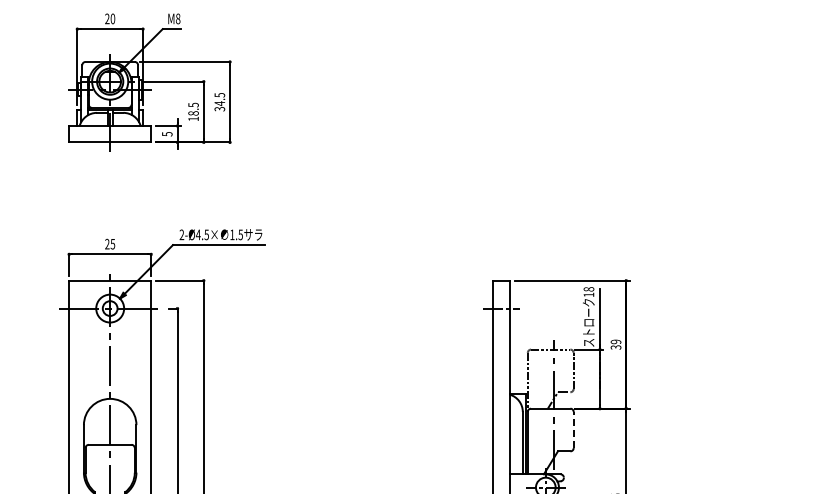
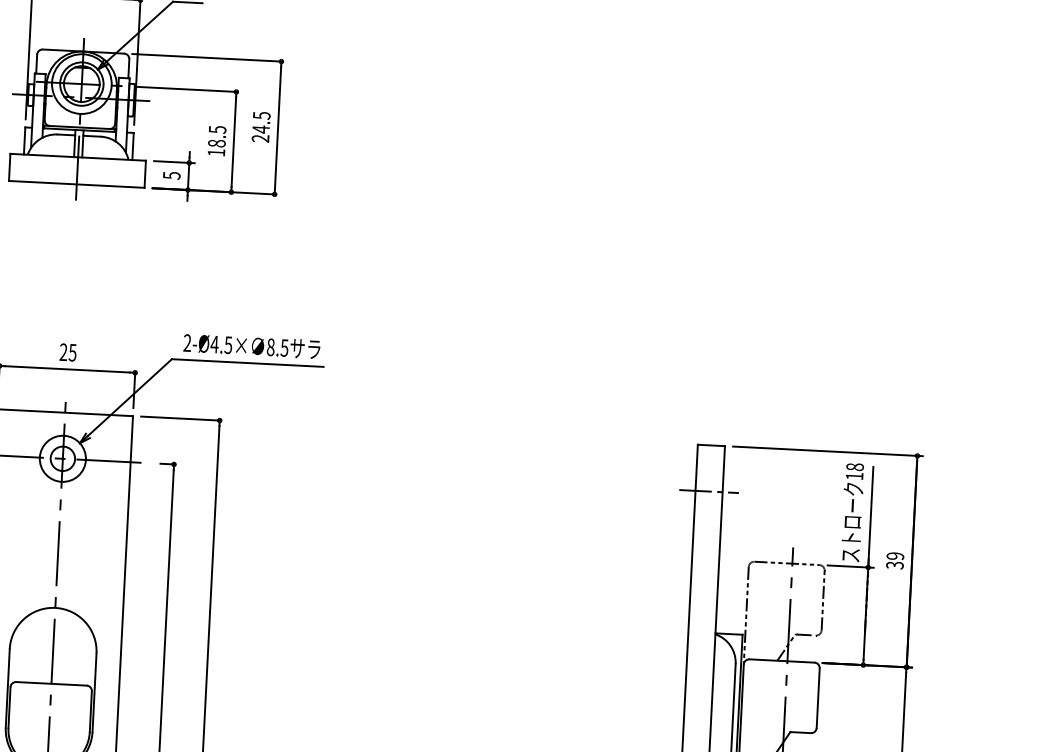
text: (220, 108) -> (261, 137), 34.5 -> 24.5
text: (232, 234) -> (271, 346), 1.5 -> 8.5
line: (573, 429) -> (817, 697), dashed -> solid

